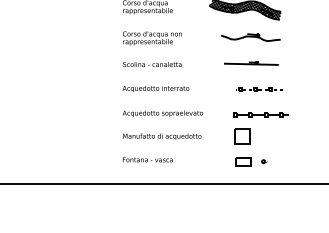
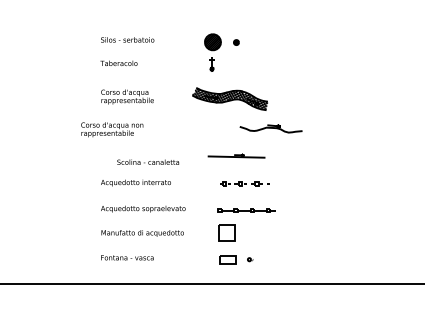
part: (250, 37) -> (270, 128), moved
text: (152, 38) -> (112, 129), moved
text: (152, 63) -> (148, 161), moved

